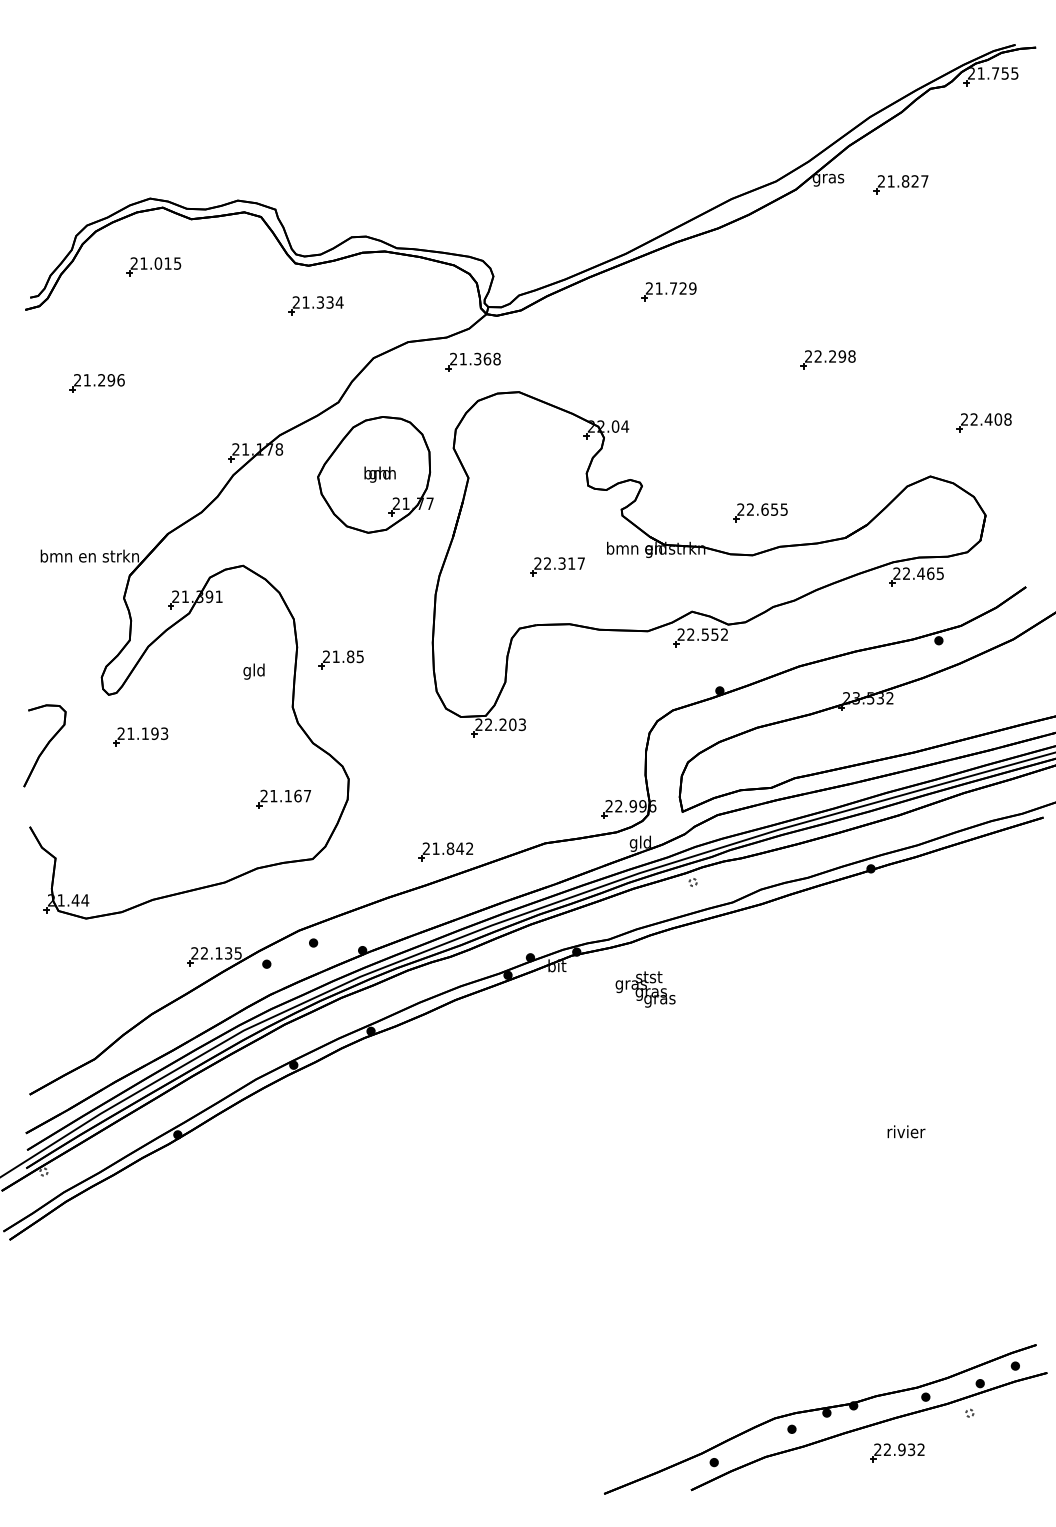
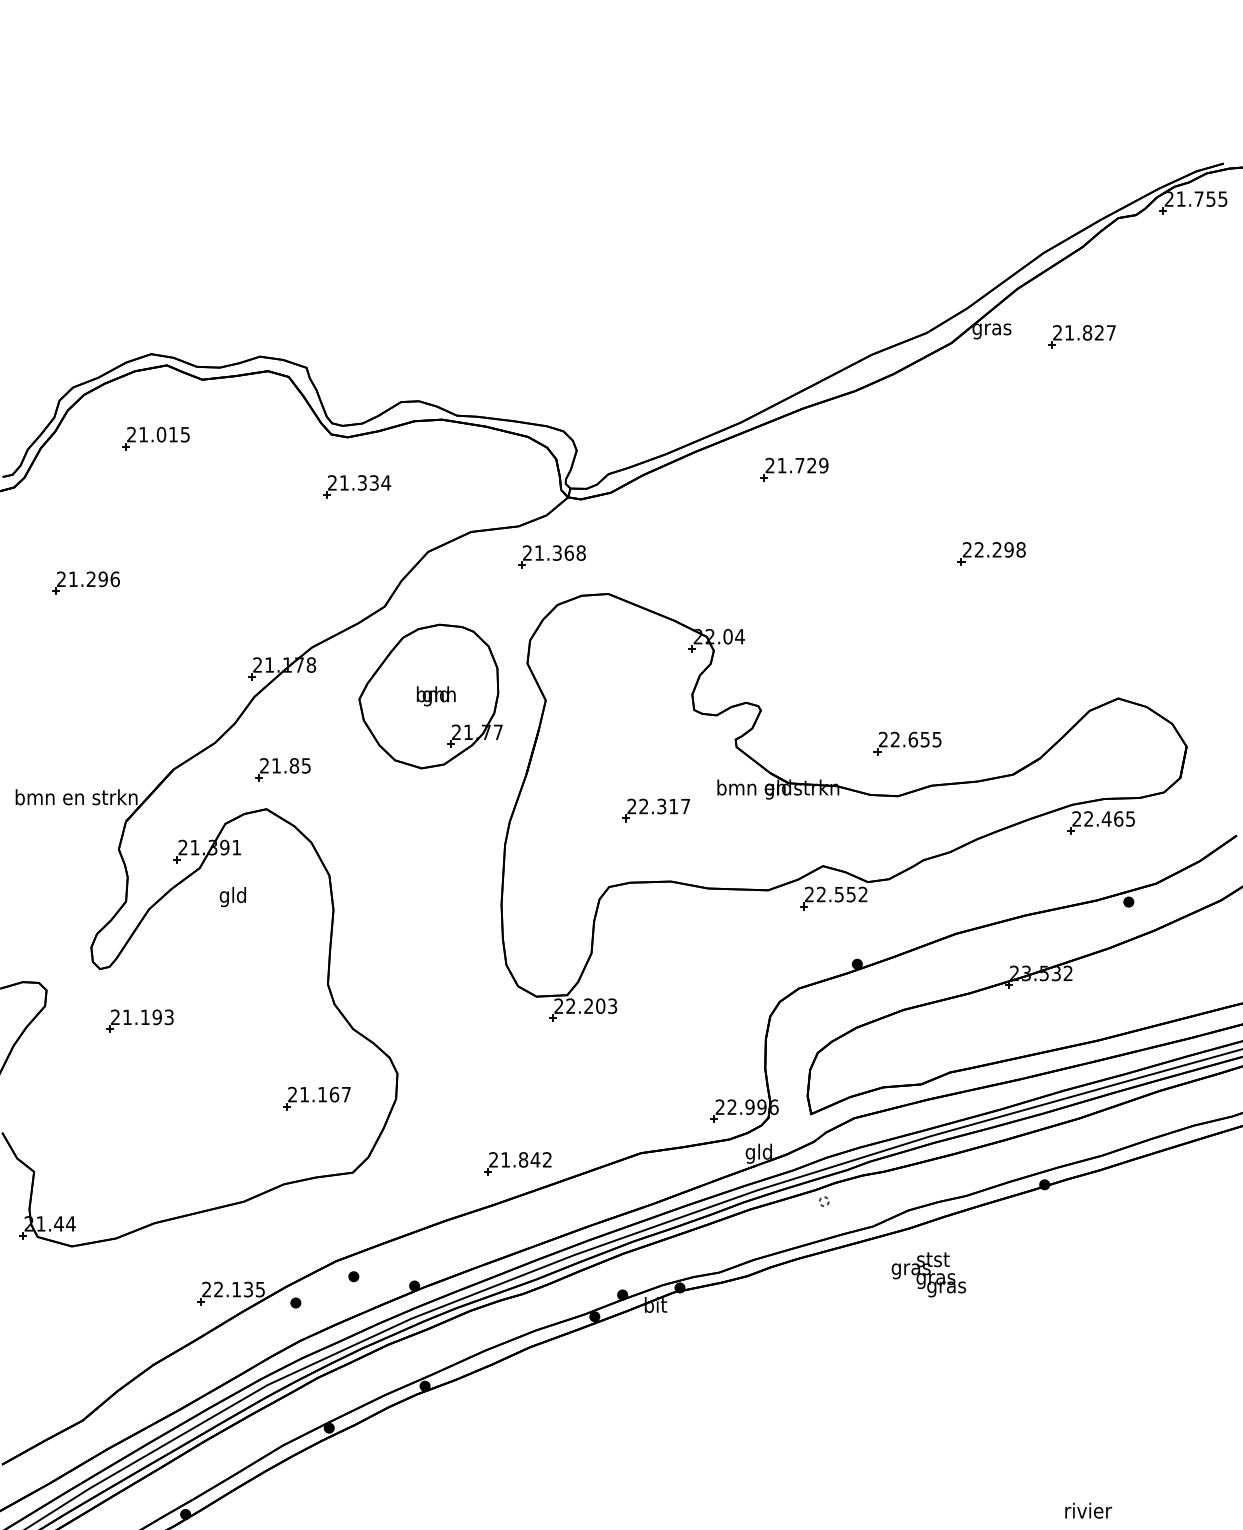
part: (983, 422) -> (1184, 631), removed
part: (340, 659) -> (281, 769), moved
text: (253, 671) -> (232, 896), moved
text: (645, 989) -> (928, 1274), moved

